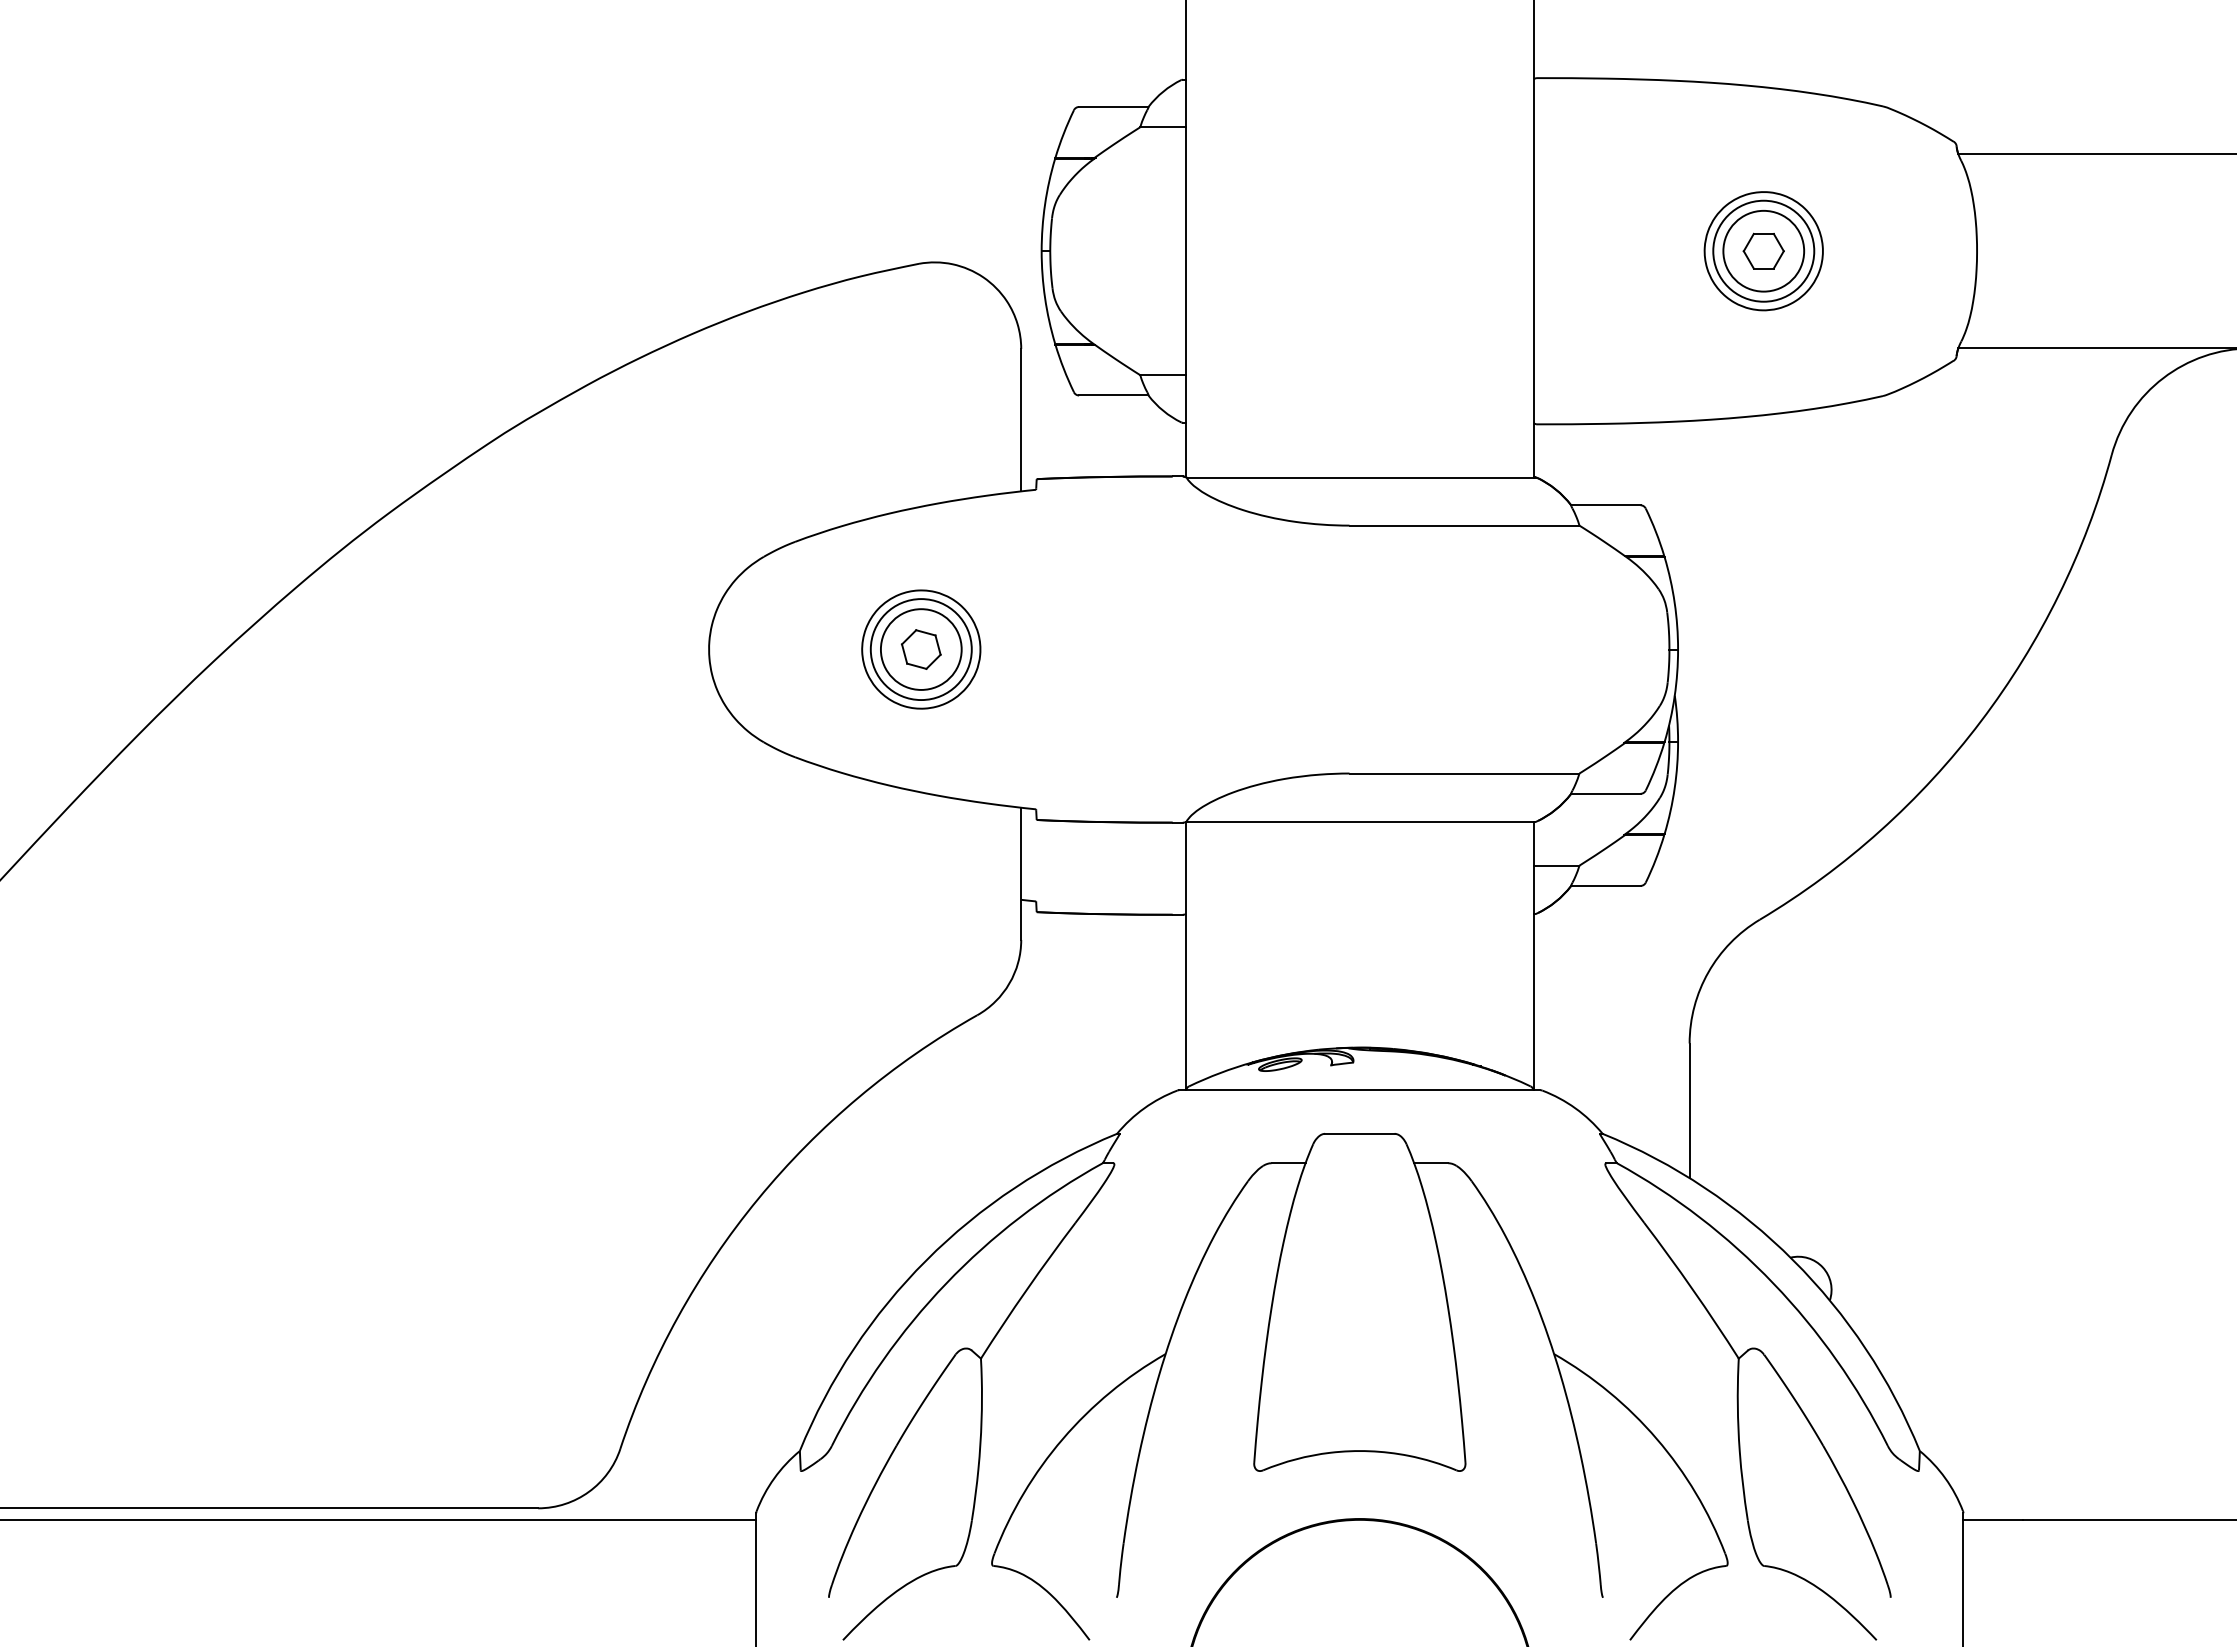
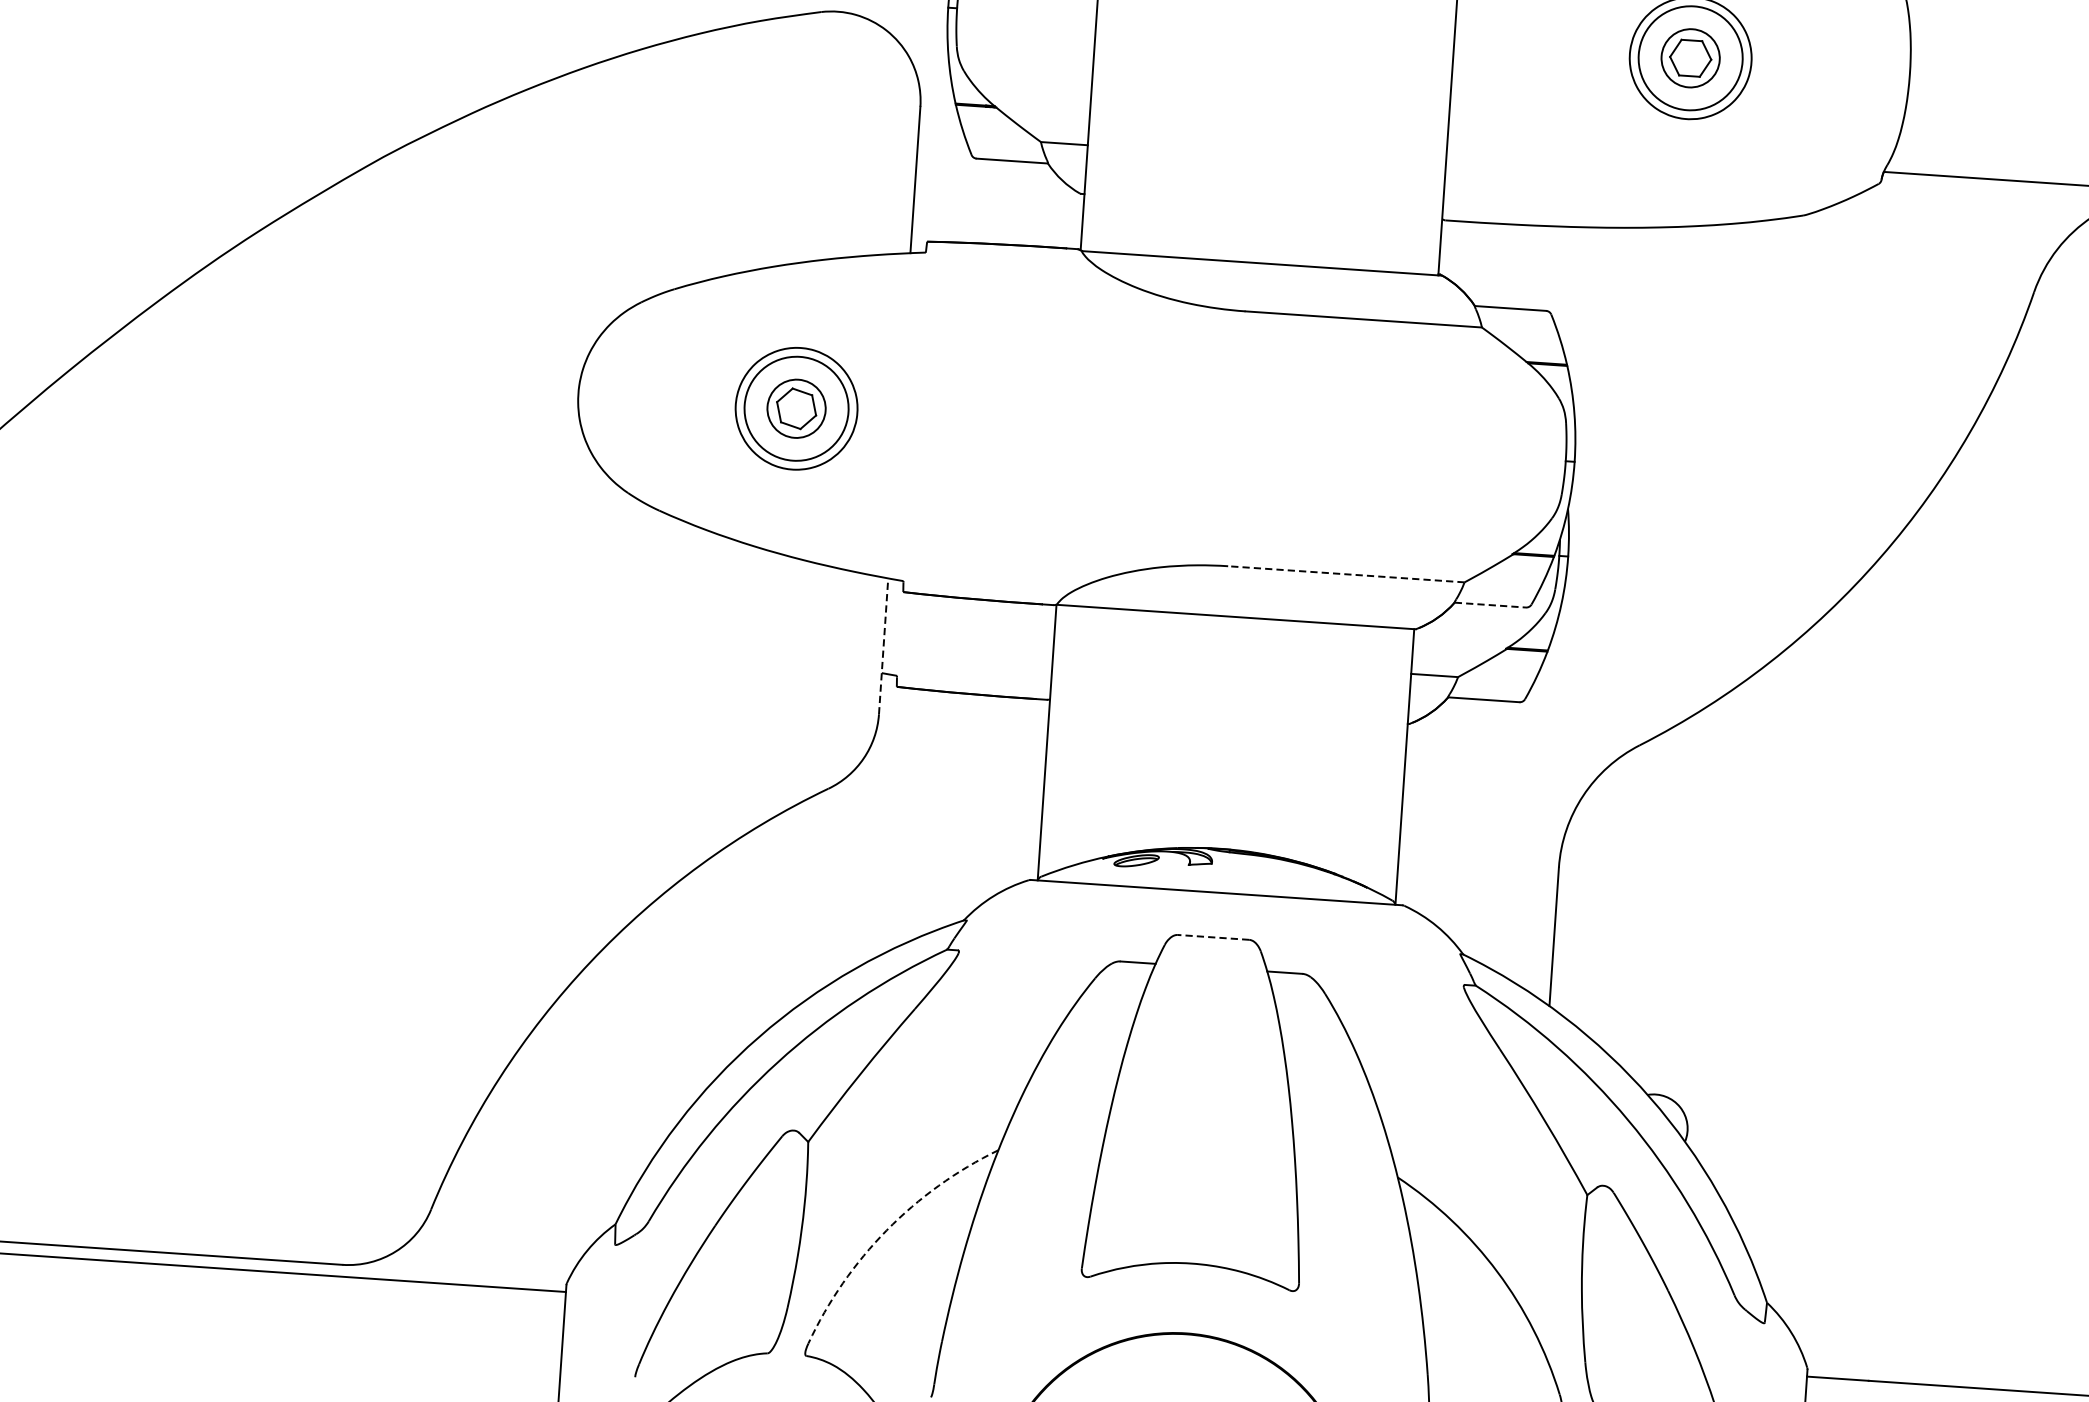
circle: (1763, 250) -> (1690, 57), size x0.7
circle: (920, 649) -> (795, 408), size x0.7
line: (1464, 773) -> (1346, 574), solid -> dashed
line: (1605, 793) -> (1489, 604), solid -> dashed
line: (1021, 873) -> (883, 646), solid -> dashed
line: (1359, 1133) -> (1213, 937), solid -> dashed
arc: (1062, 1439) -> (886, 1230), solid -> dashed

